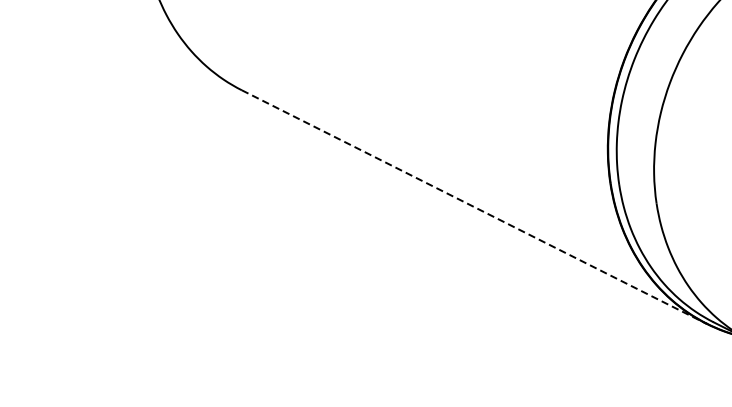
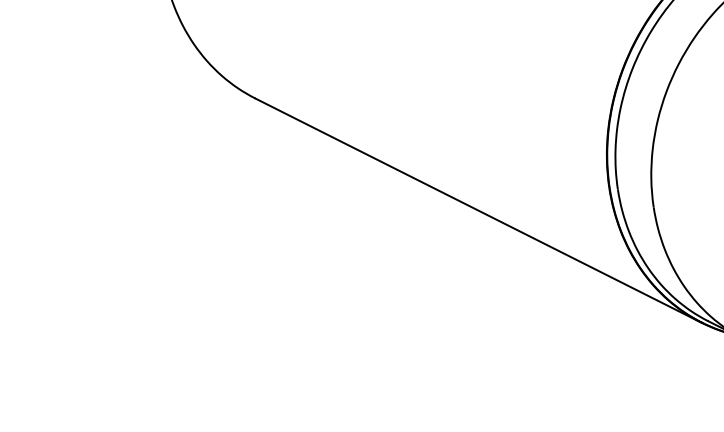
line: (474, 206) -> (478, 210), dashed -> solid

